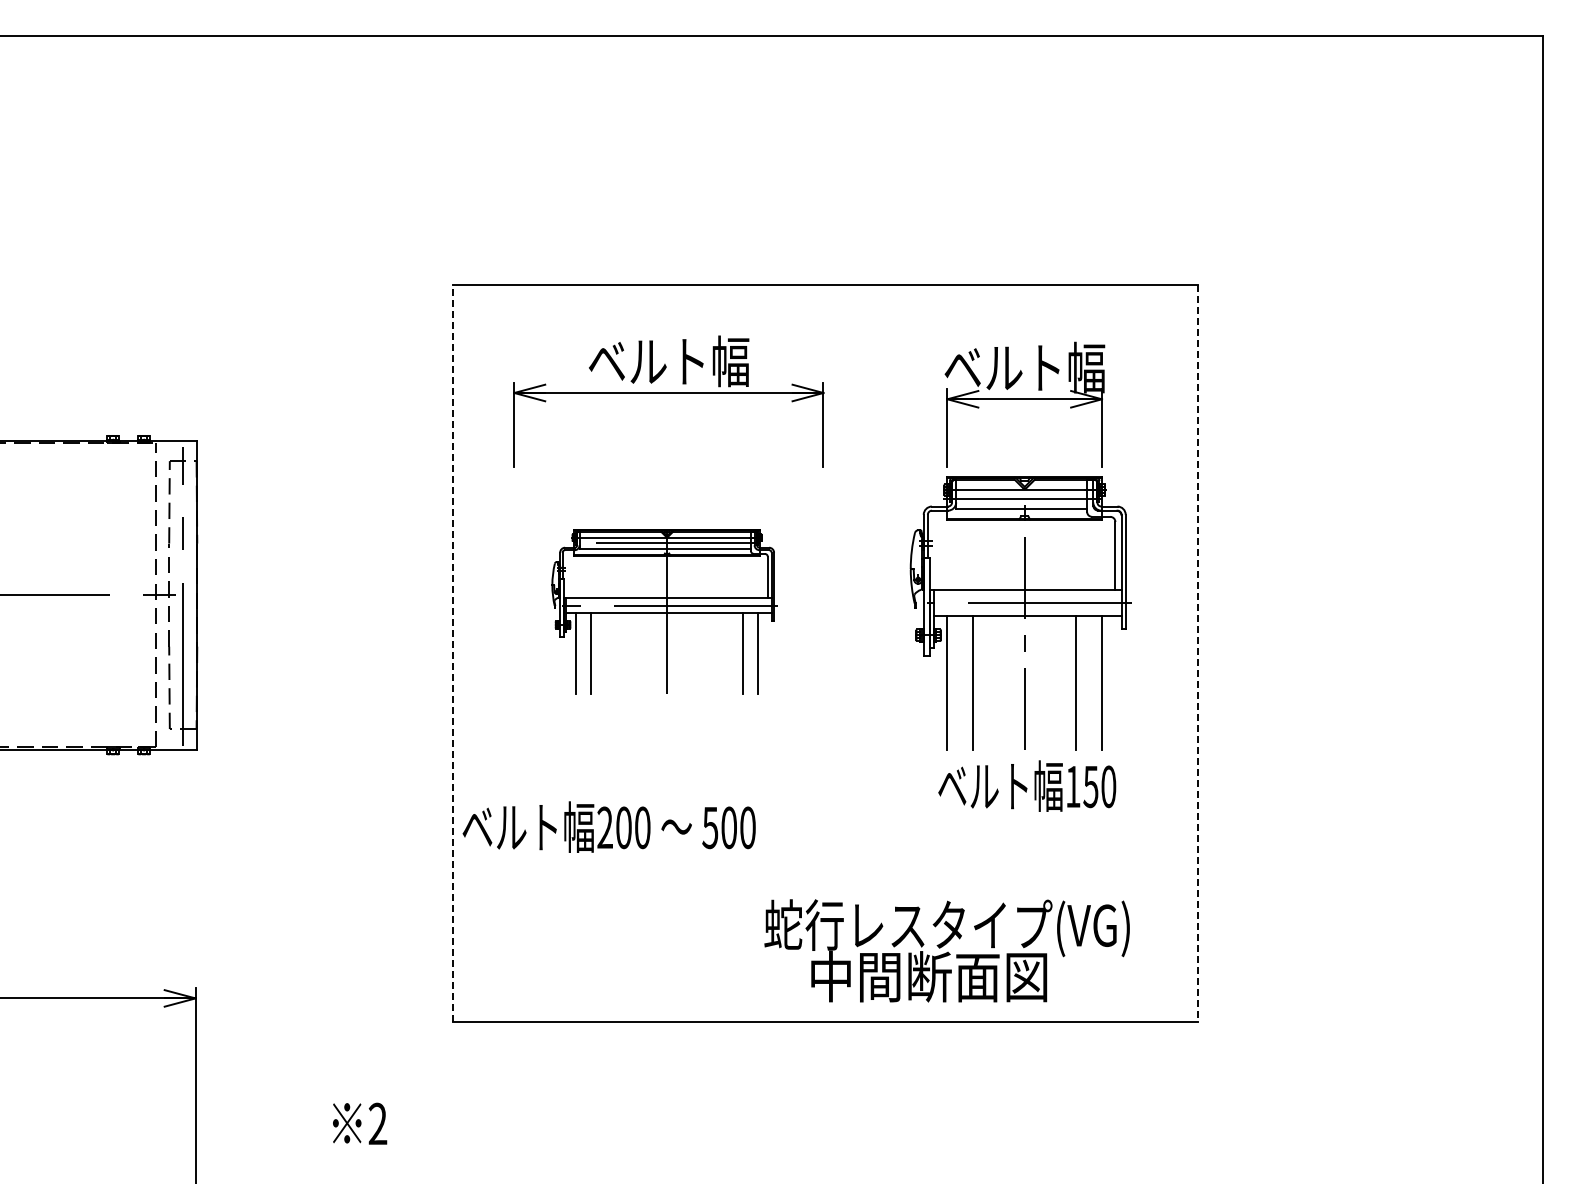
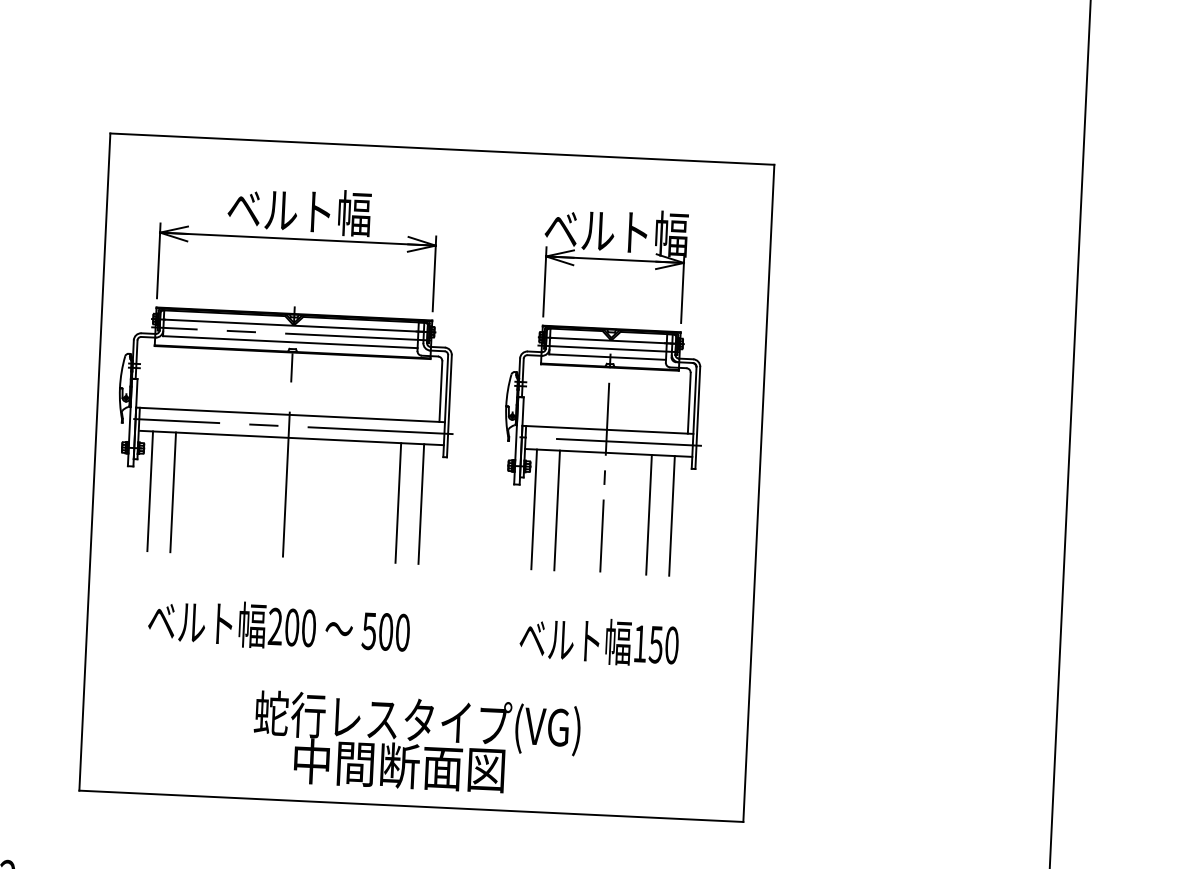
part: (664, 609) -> (284, 432), size x1.67
line: (453, 652) -> (94, 461), dashed -> solid
line: (1197, 653) -> (758, 493), dashed -> solid
text: (1027, 785) -> (599, 640), moved
text: (608, 826) -> (278, 625), moved
text: (946, 950) -> (415, 743), moved

